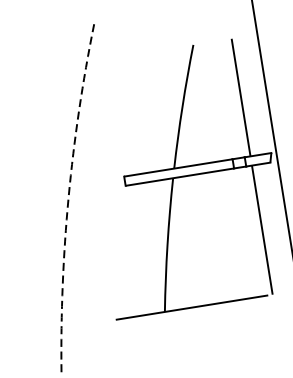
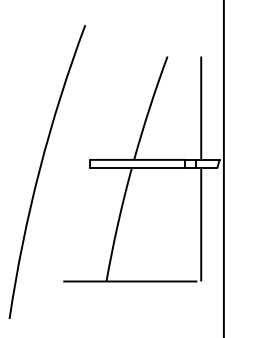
arc: (68, 197) -> (39, 170), dashed -> solid

